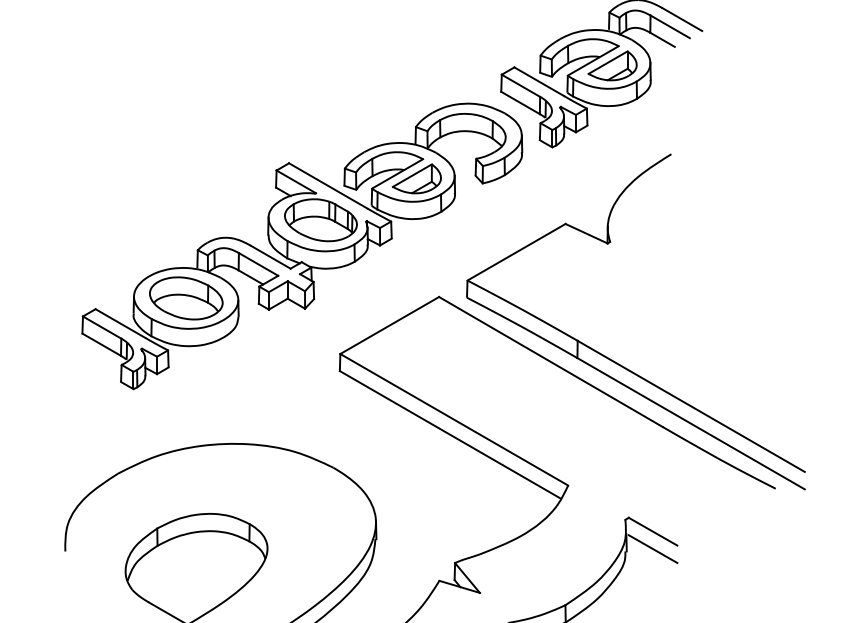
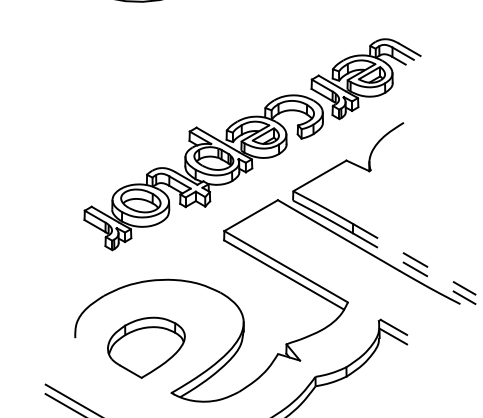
line: (692, 406) -> (415, 259), solid -> dashed
line: (691, 424) -> (414, 269), solid -> dashed

